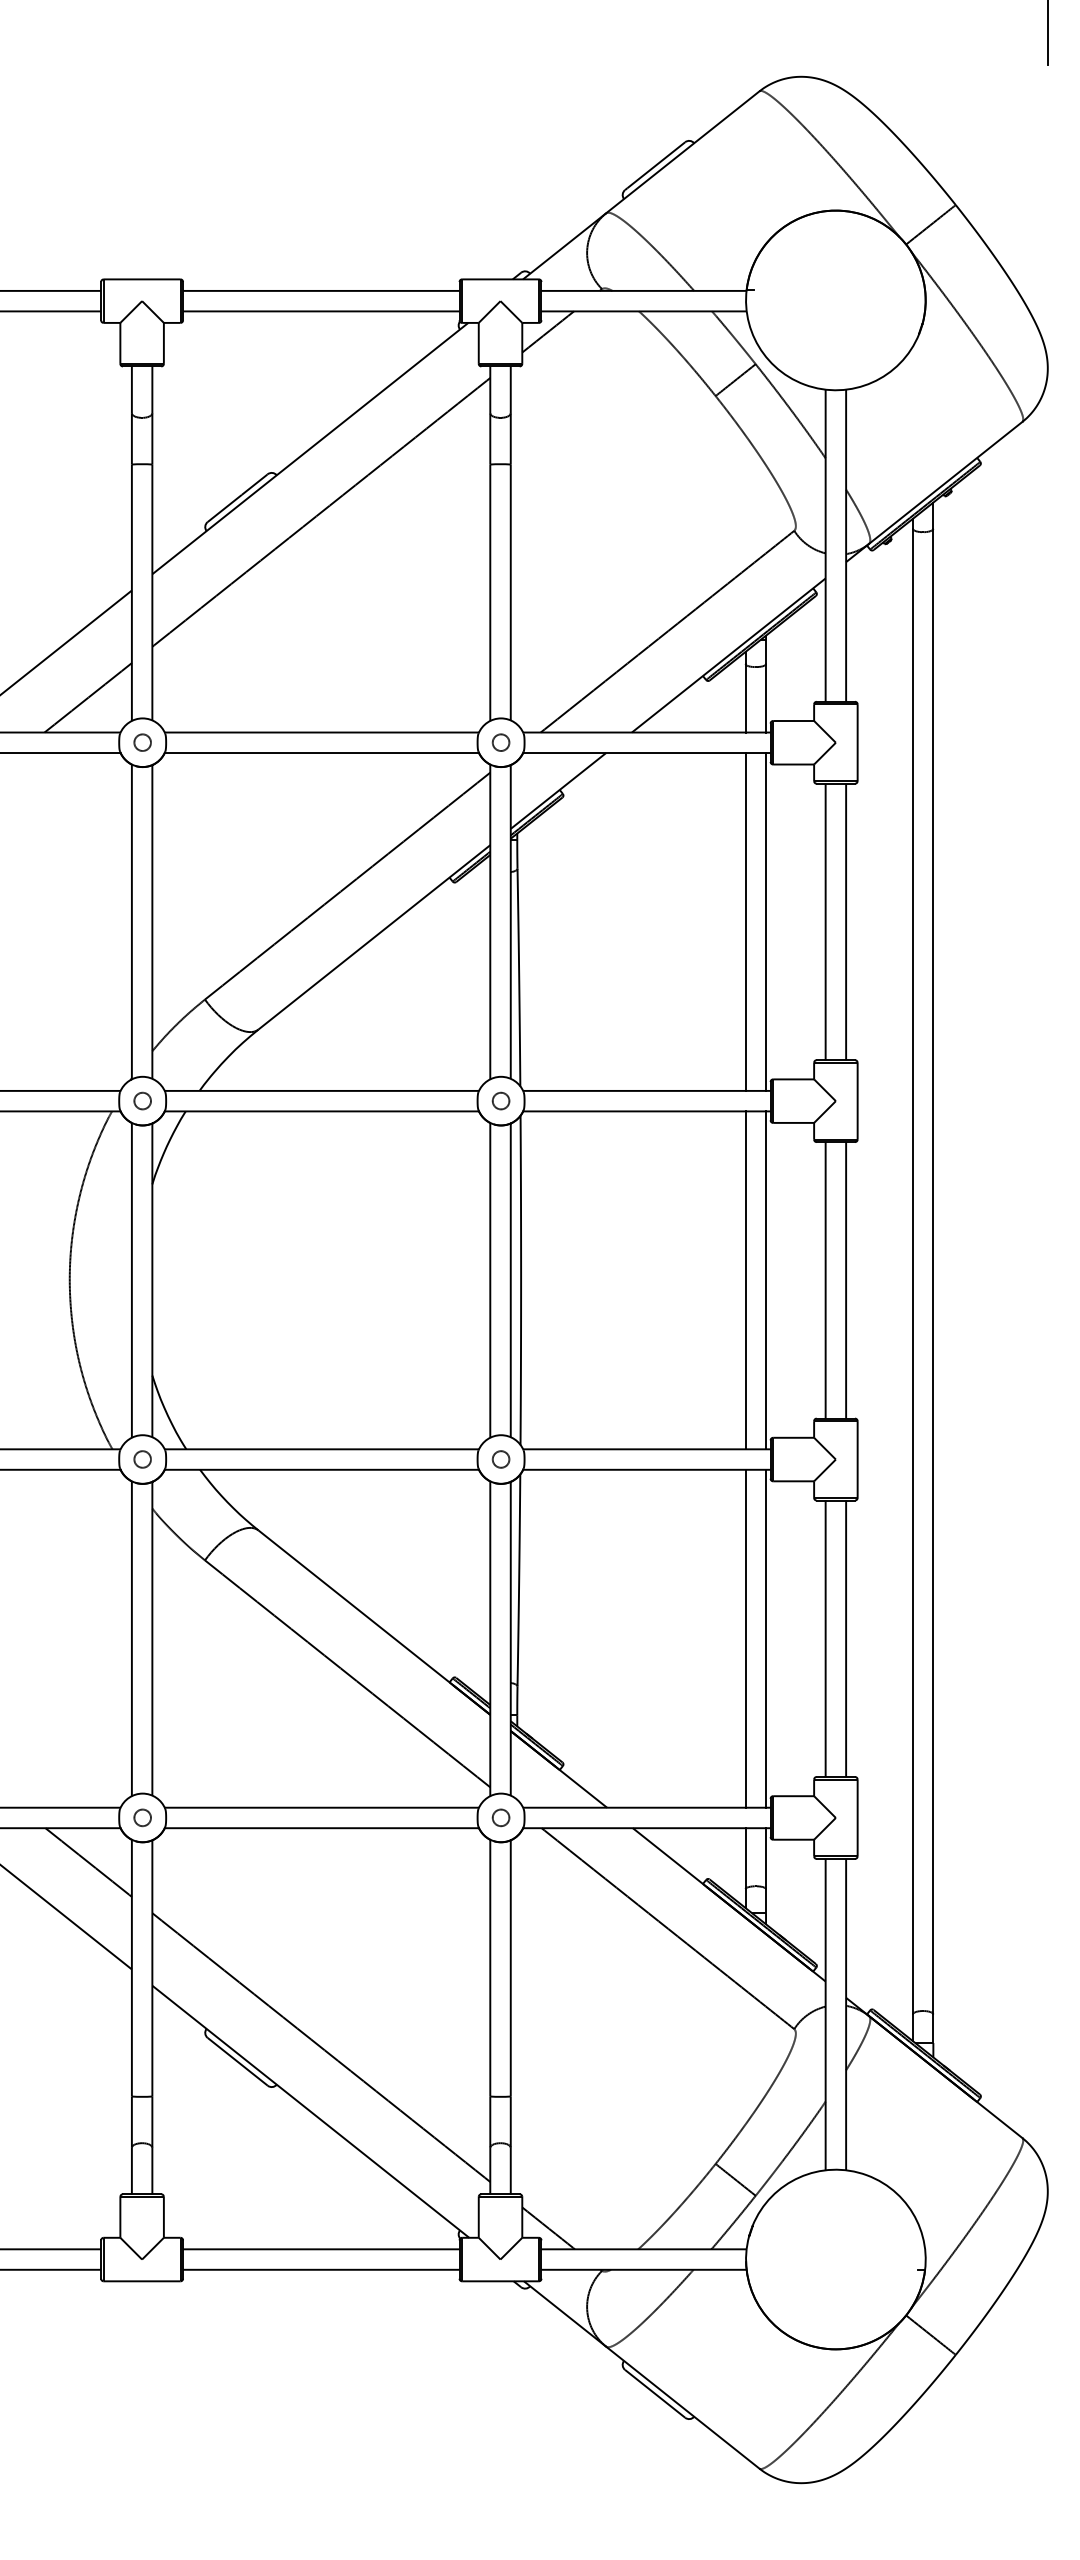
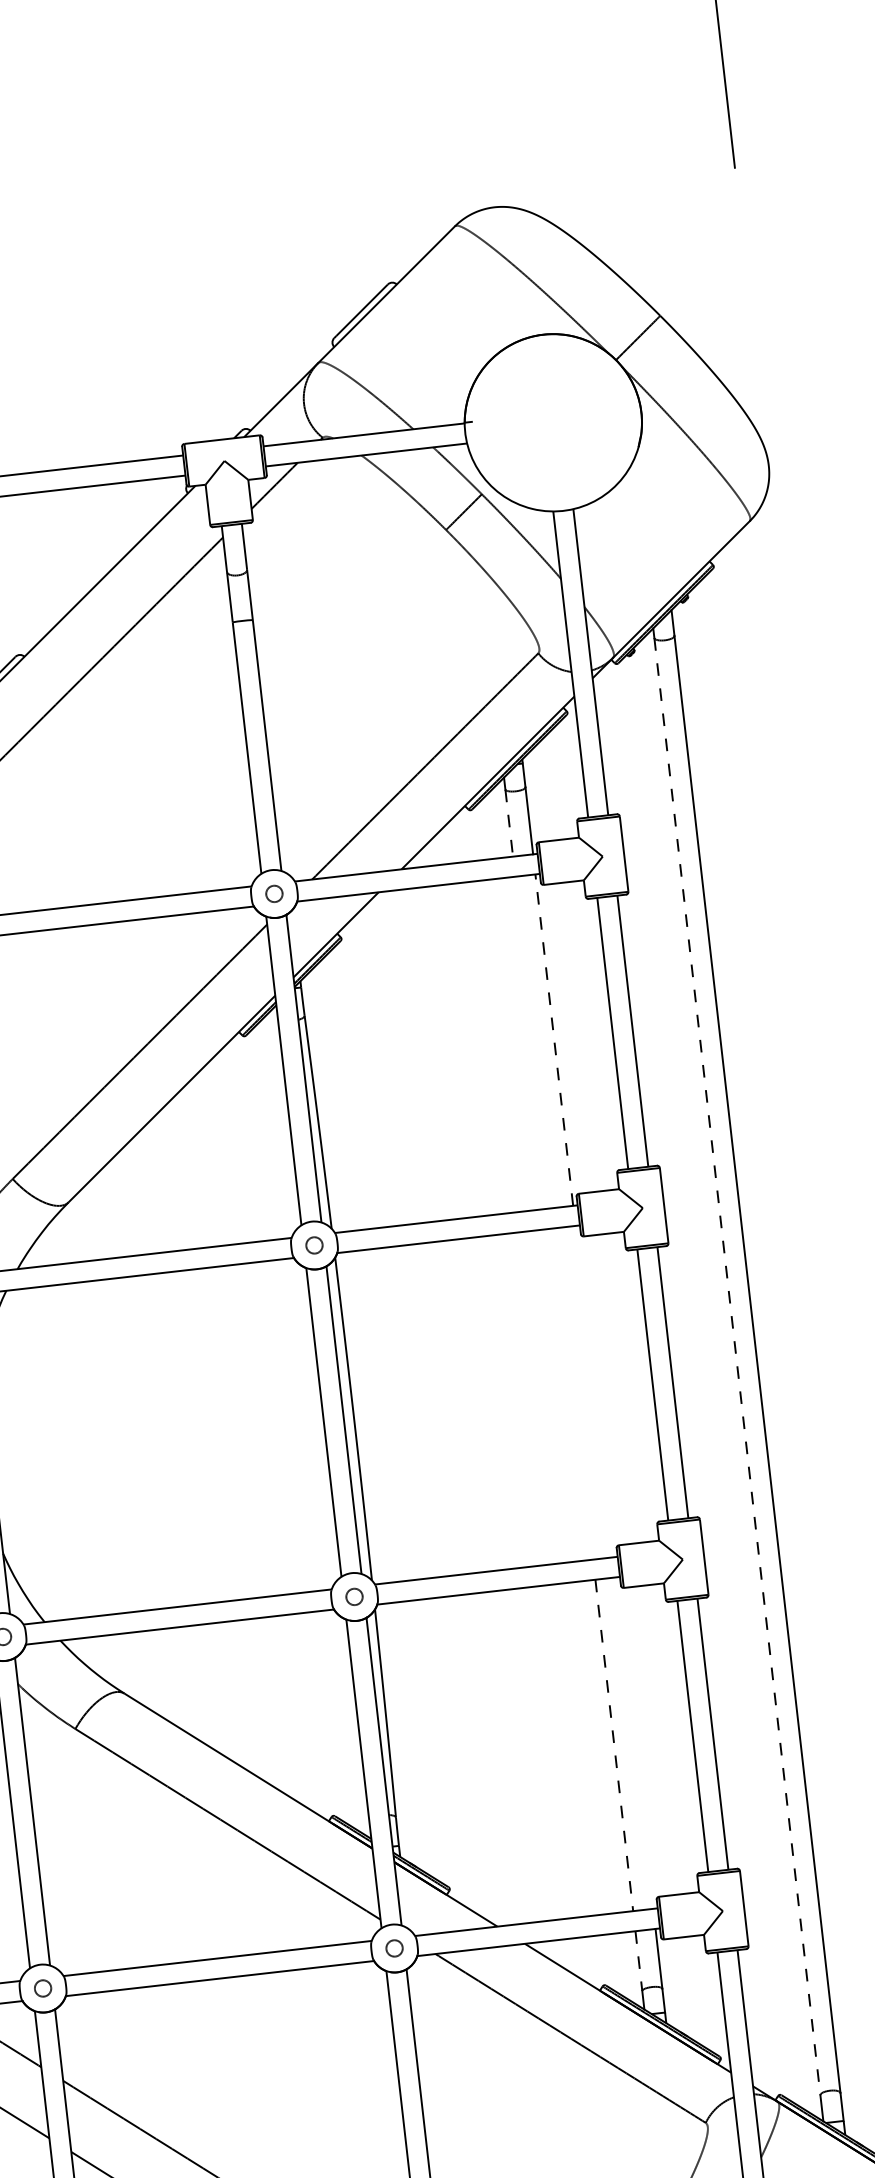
line: (745, 698) -> (509, 823), solid -> dashed
line: (745, 921) -> (534, 1041), removed
line: (766, 921) -> (554, 1039), solid -> dashed
line: (912, 1271) -> (737, 1366), solid -> dashed
line: (745, 1280) -> (574, 1394), removed
line: (766, 1280) -> (594, 1391), removed
line: (745, 1638) -> (614, 1745), solid -> dashed
line: (766, 1638) -> (634, 1742), removed
line: (745, 1859) -> (638, 1961), solid -> dashed

